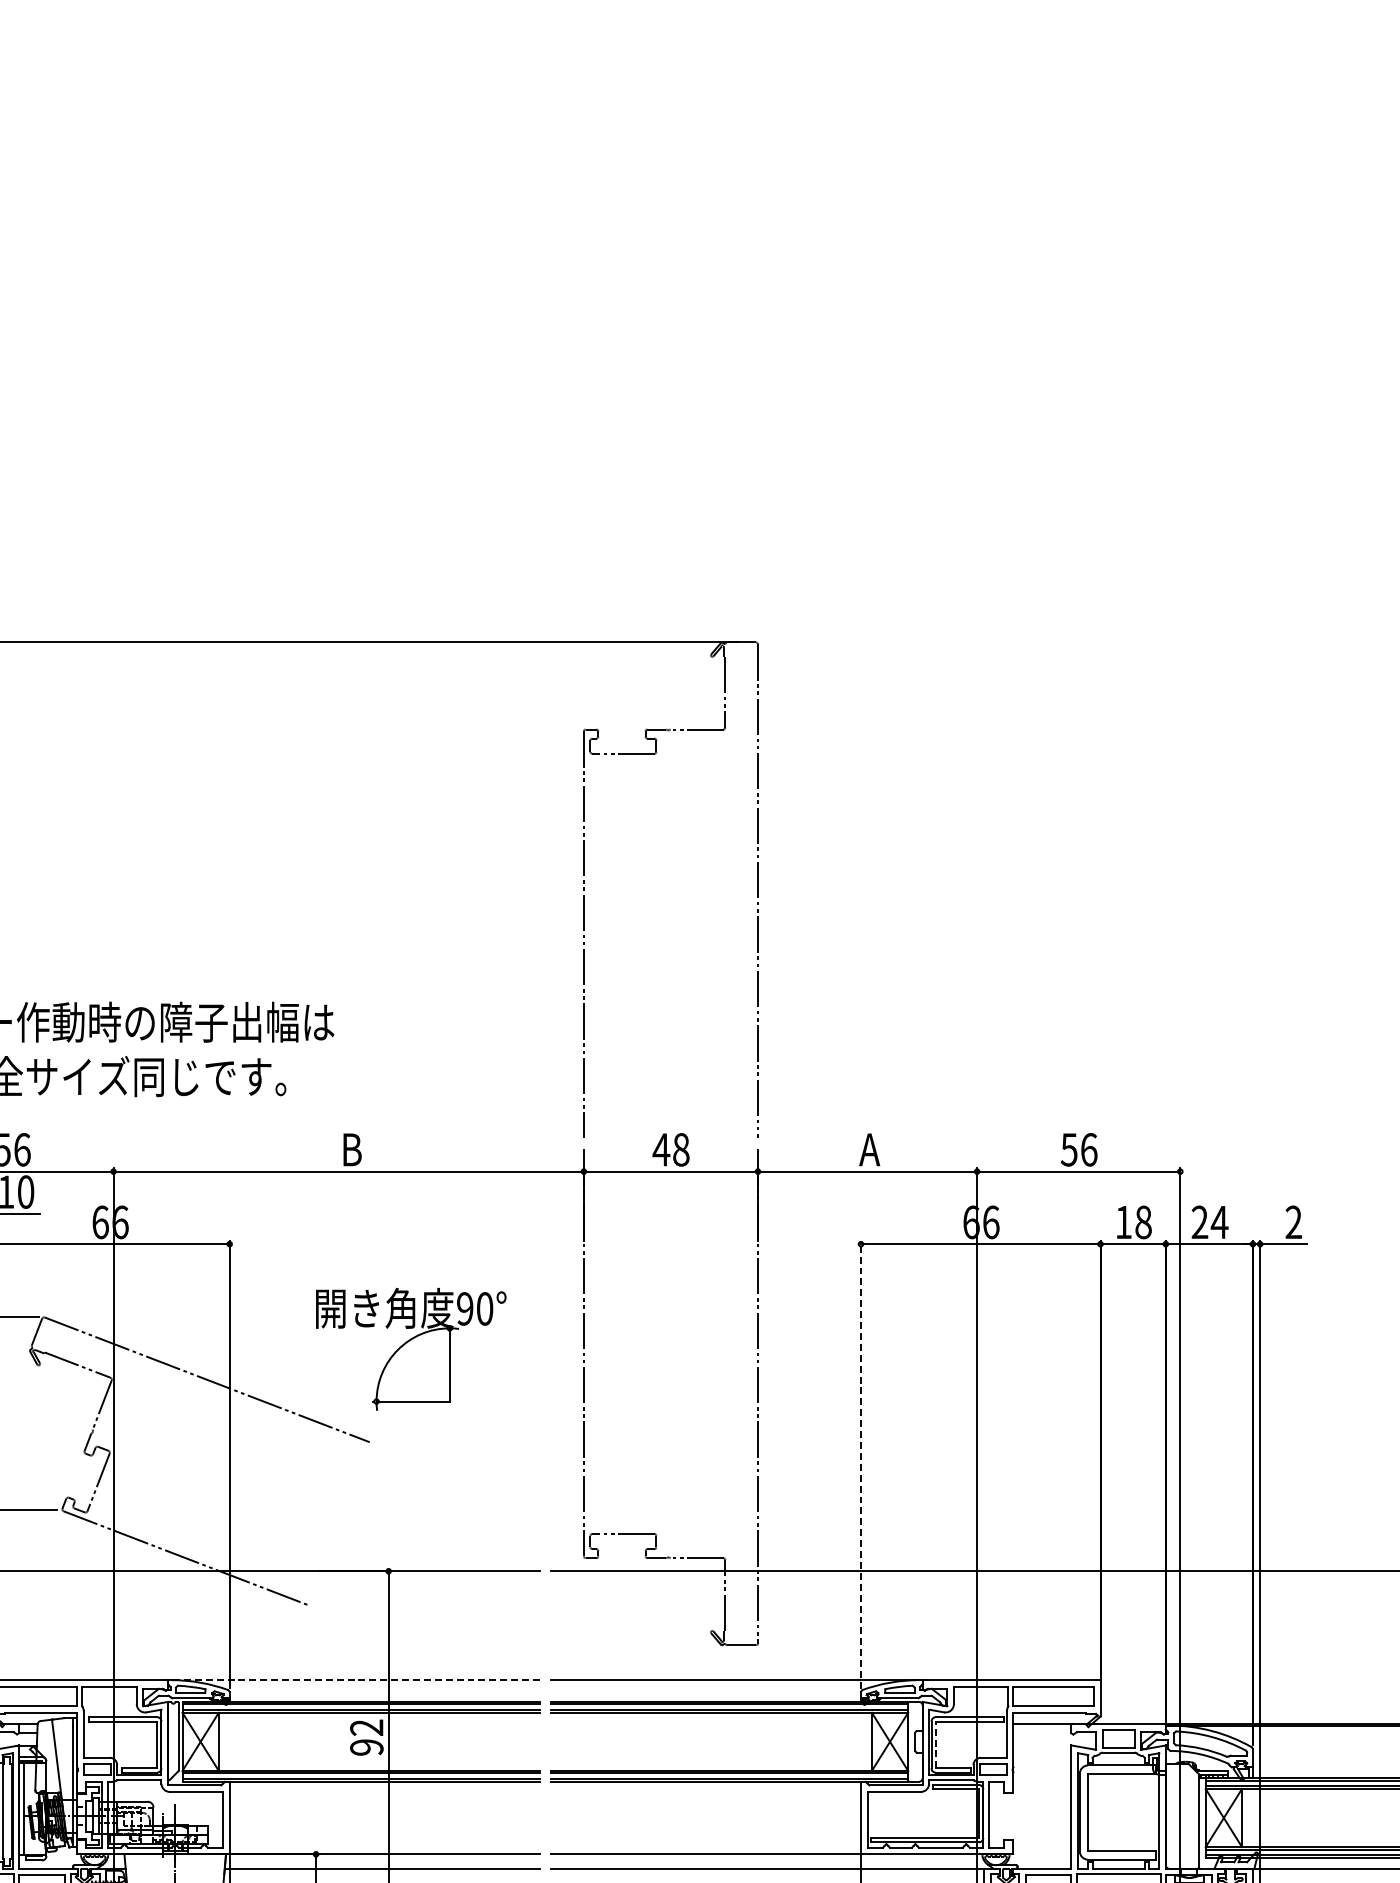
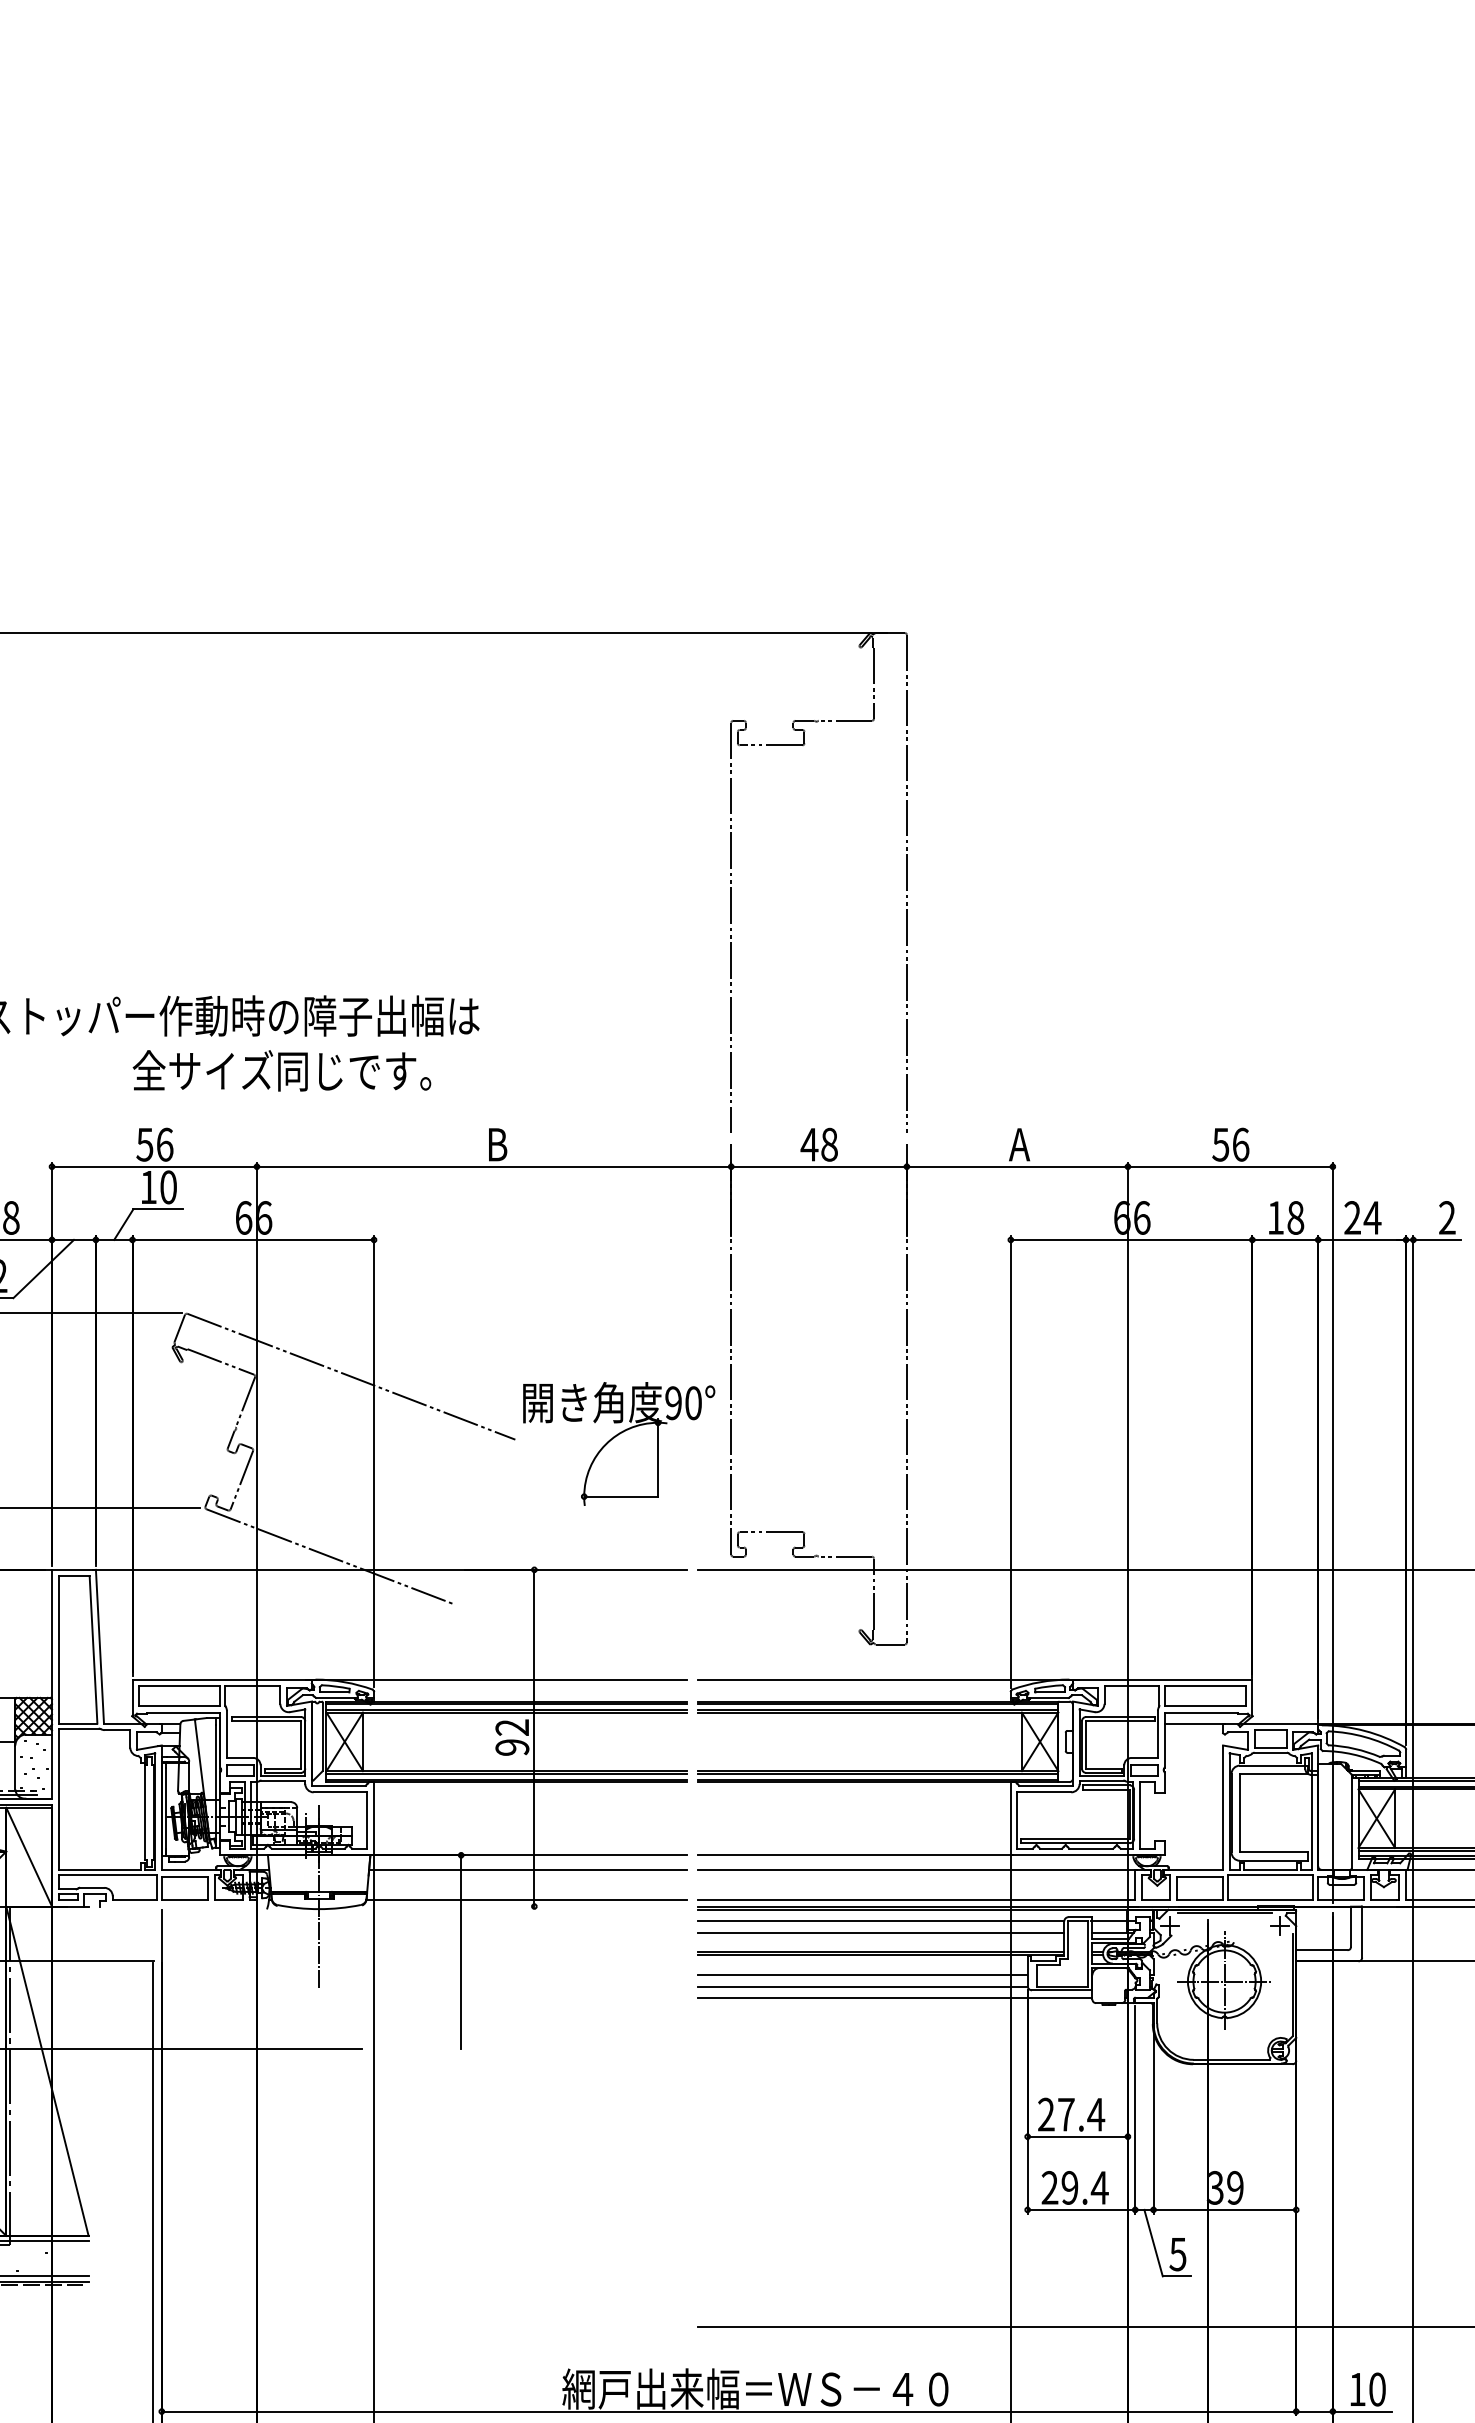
part: (411, 1348) -> (619, 1443), moved
line: (860, 1463) -> (1010, 1461), dashed -> solid
line: (351, 1680) -> (496, 1679), dashed -> solid
line: (936, 1744) -> (1086, 1744), dashed -> solid

